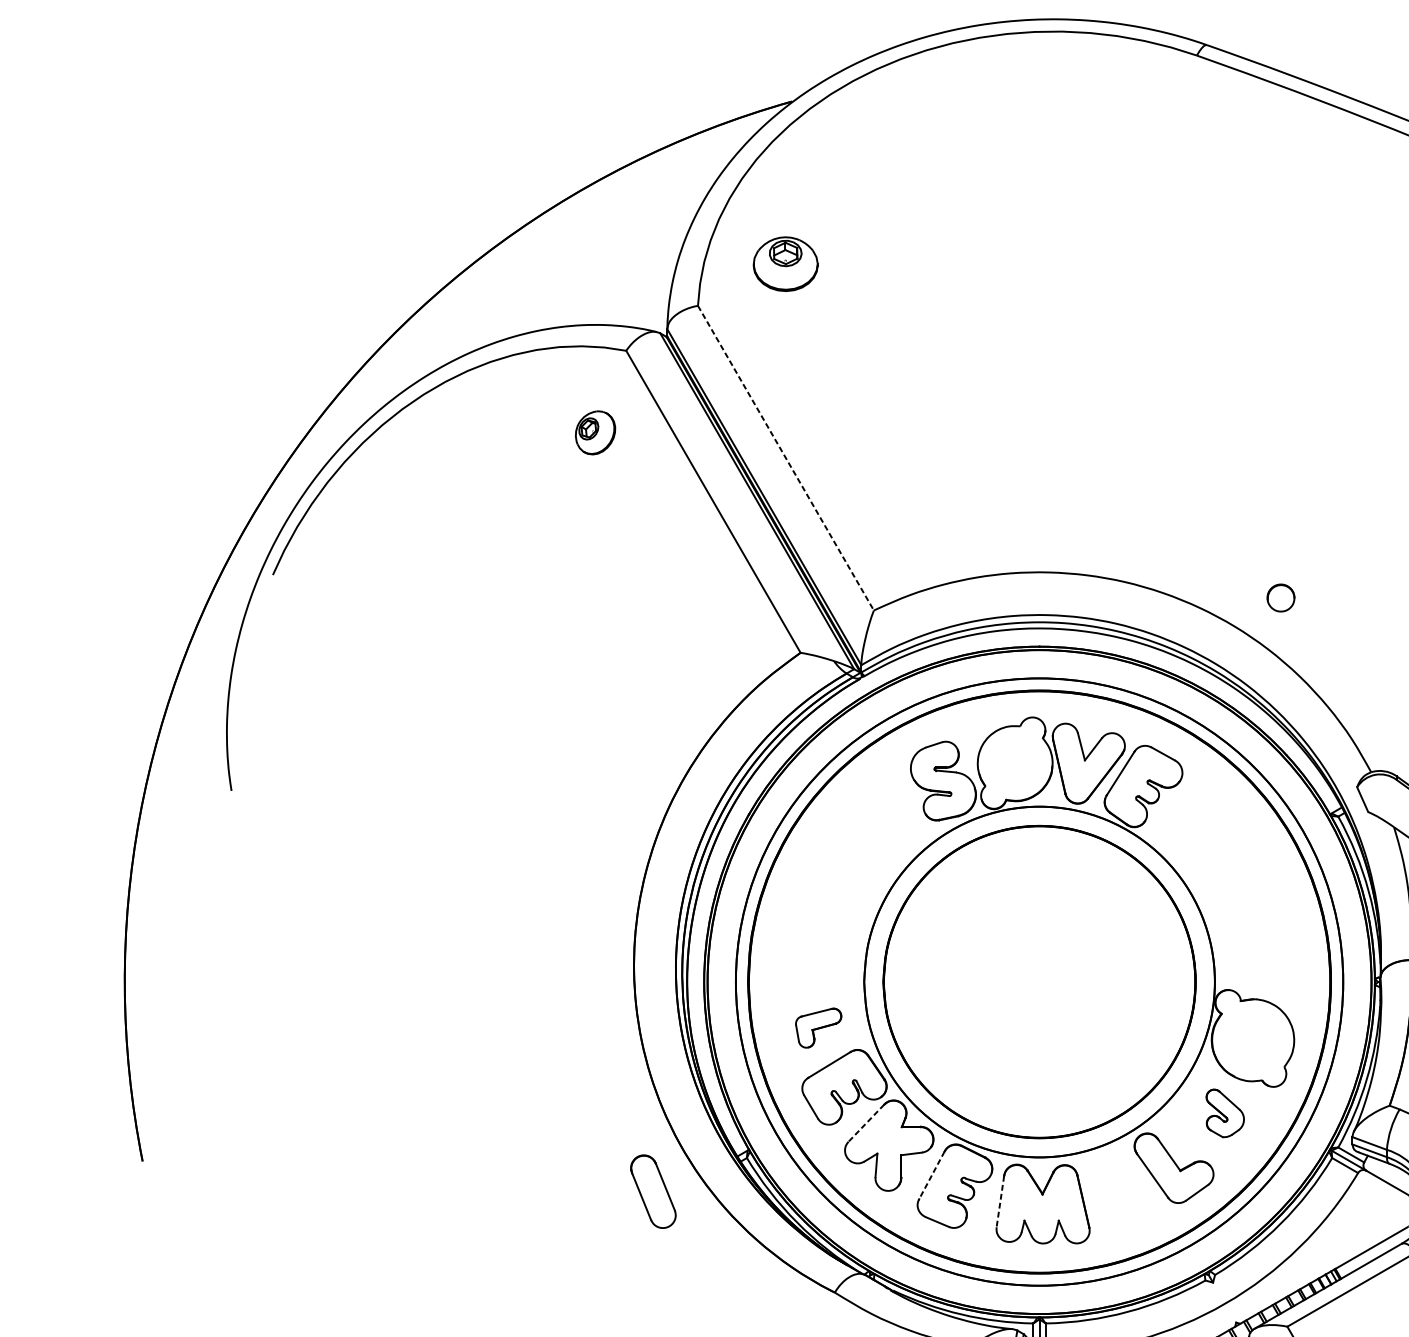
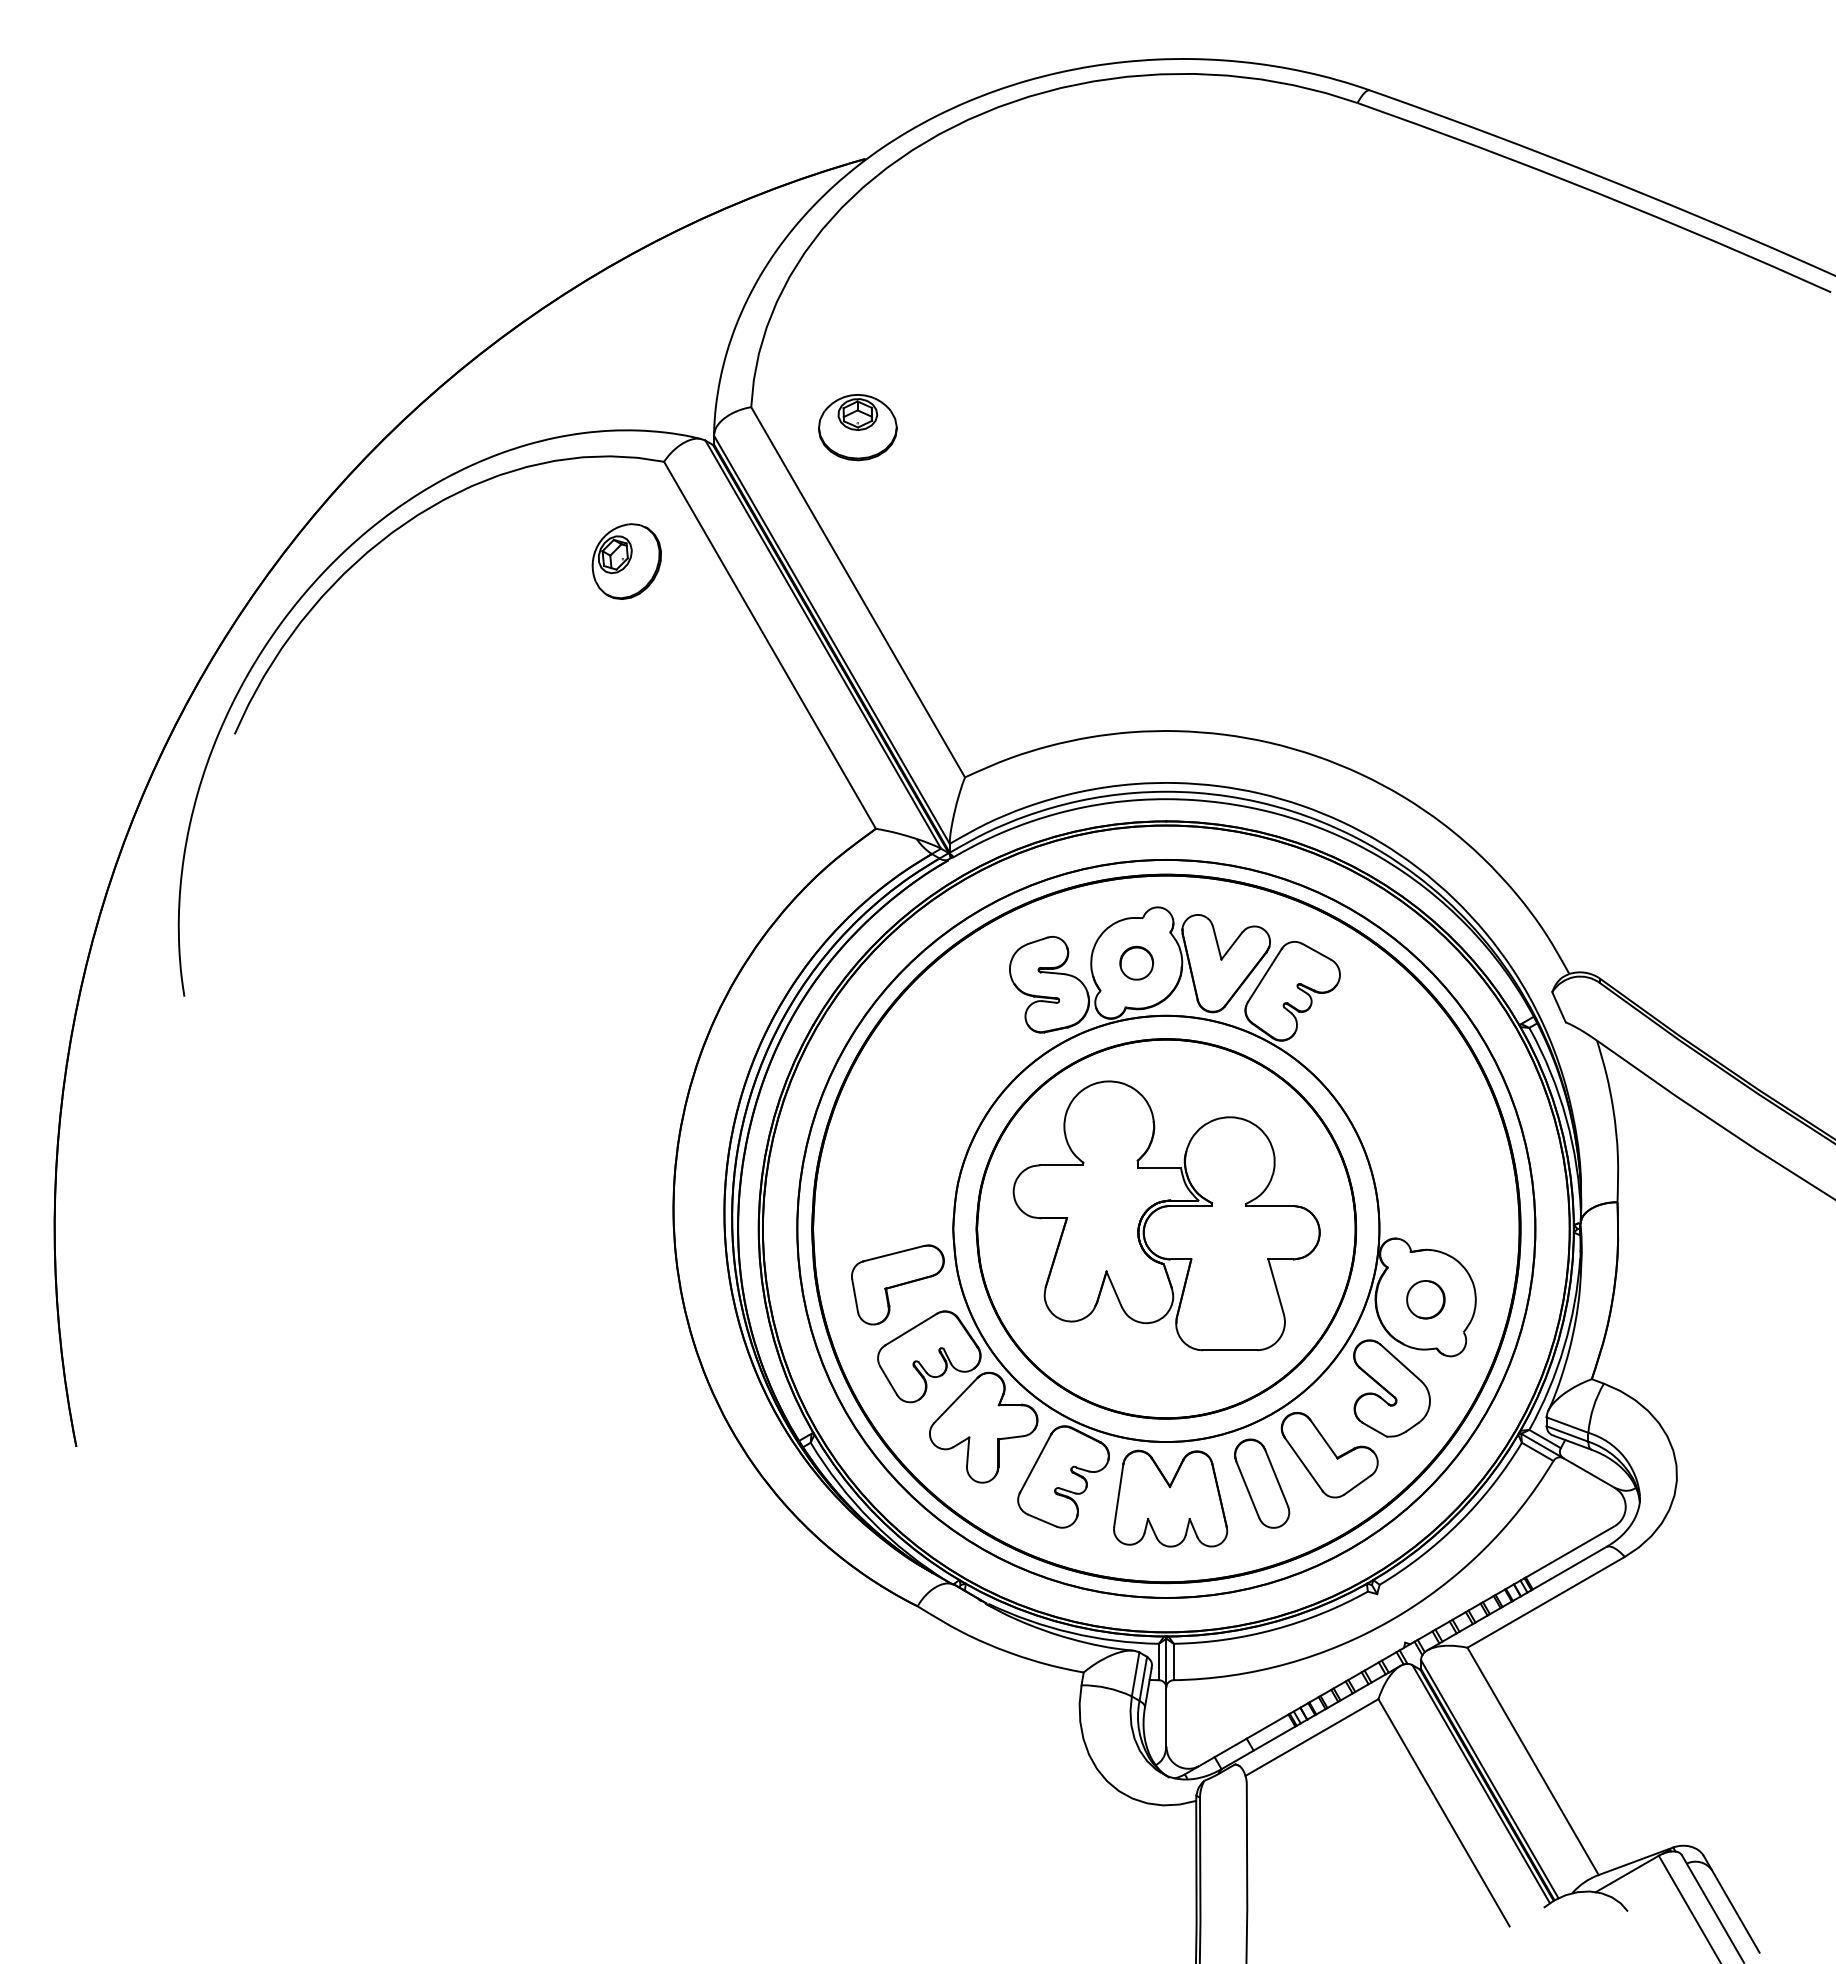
part: (785, 264) -> (857, 427), moved
part: (595, 432) -> (626, 561), size x1.43
line: (786, 458) -> (858, 592), dashed -> solid
part: (1280, 597) -> (1136, 962), moved
part: (1039, 971) -> (1166, 1215), added
part: (818, 1027) -> (897, 1284), size x1.67
part: (1252, 1040) -> (1425, 1299), added
part: (1224, 1113) -> (1391, 1388), size x1.67
line: (866, 1123) -> (955, 1400), dashed -> solid
line: (931, 1175) -> (1035, 1463), dashed -> solid
part: (653, 1191) -> (1262, 1483), moved
line: (1000, 1202) -> (1118, 1496), dashed -> solid

